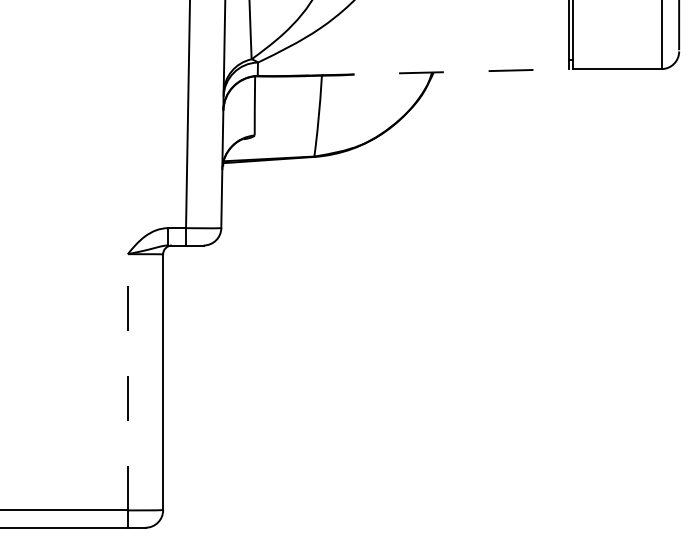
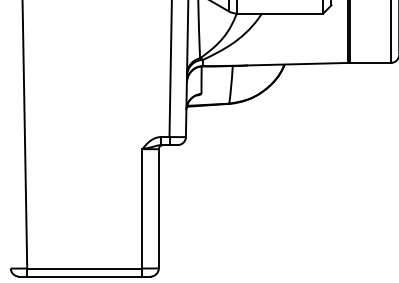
line: (439, 72) -> (287, 64), dashed -> solid
line: (128, 381) -> (142, 208), dashed -> solid

